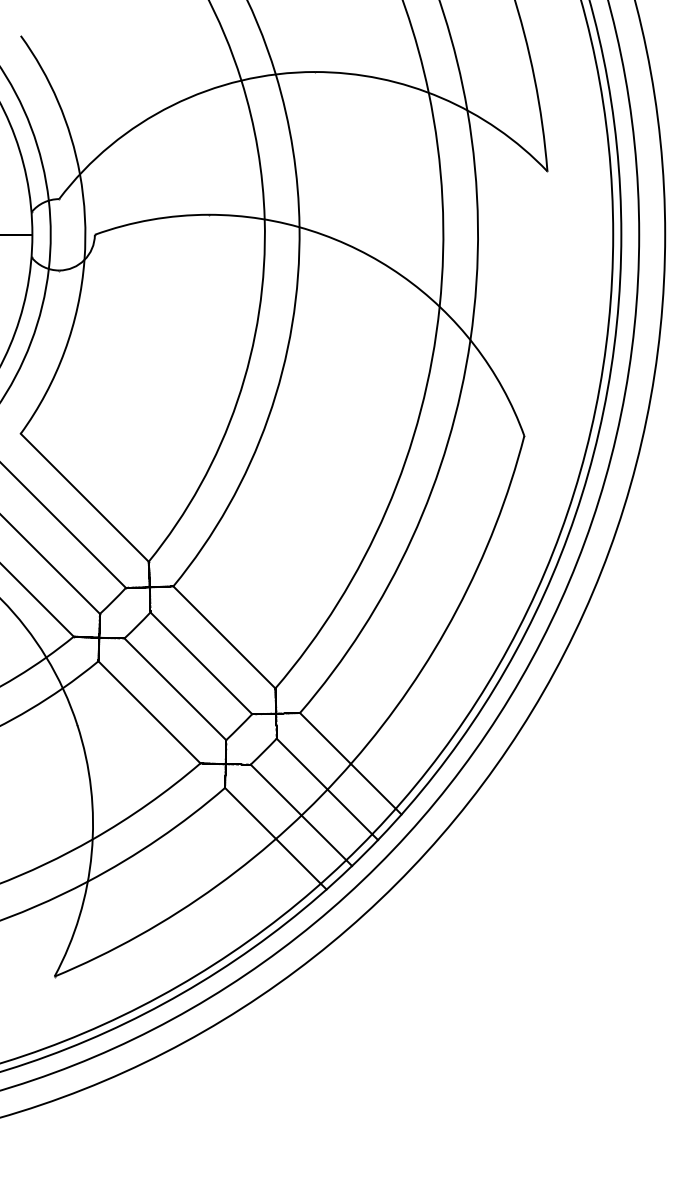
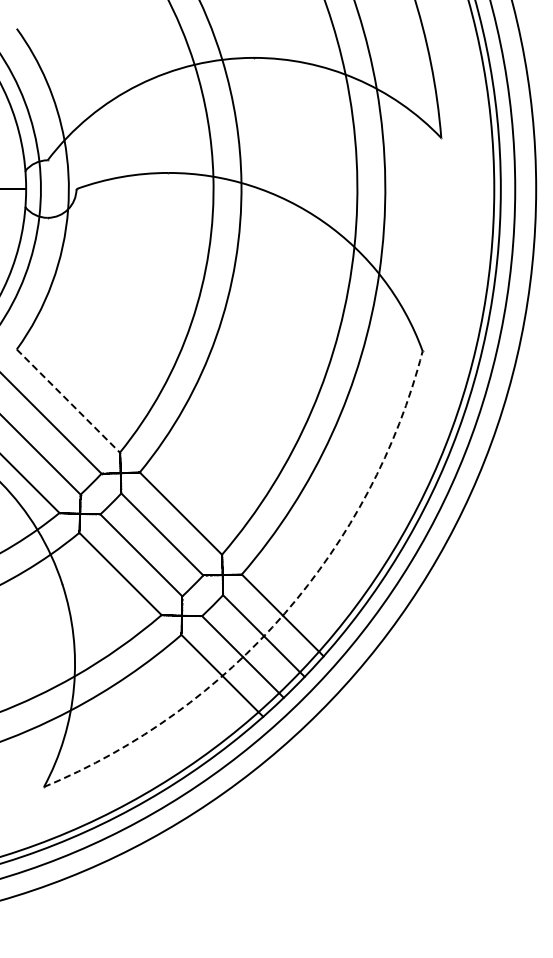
line: (84, 498) -> (68, 401), solid -> dashed
arc: (352, 761) -> (284, 613), solid -> dashed

